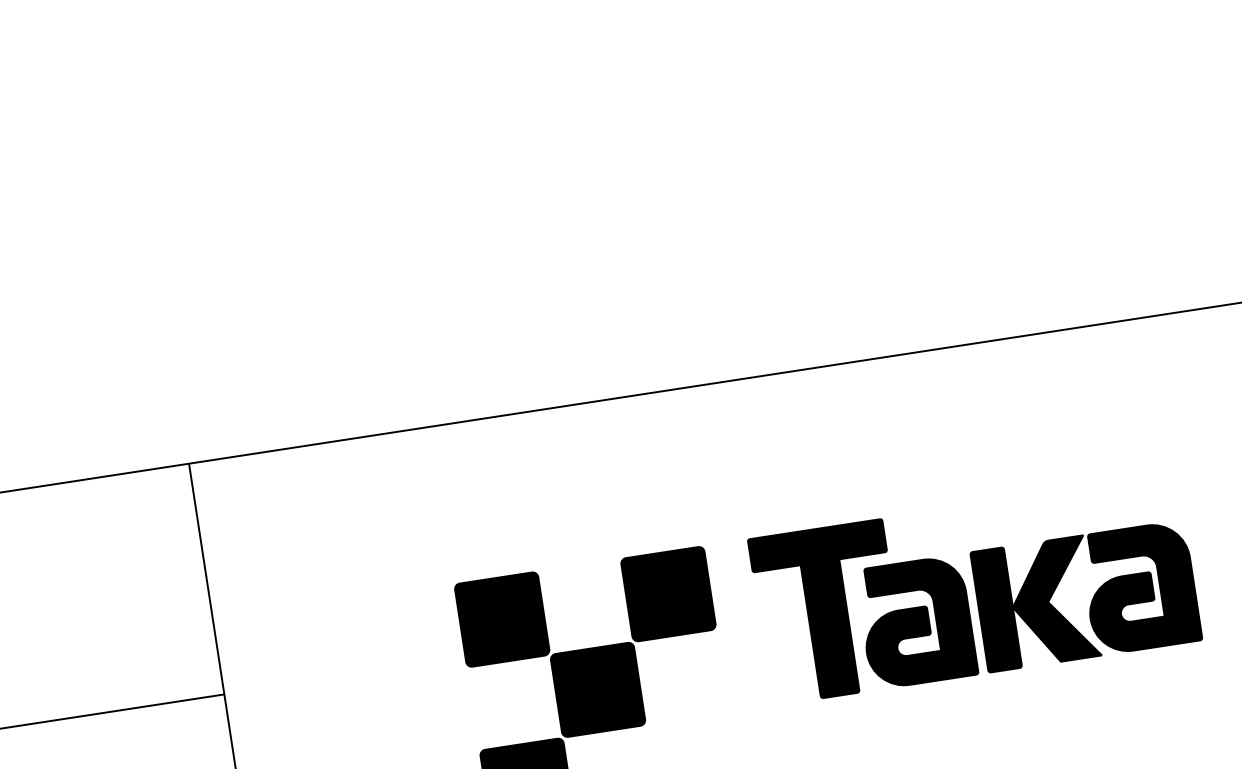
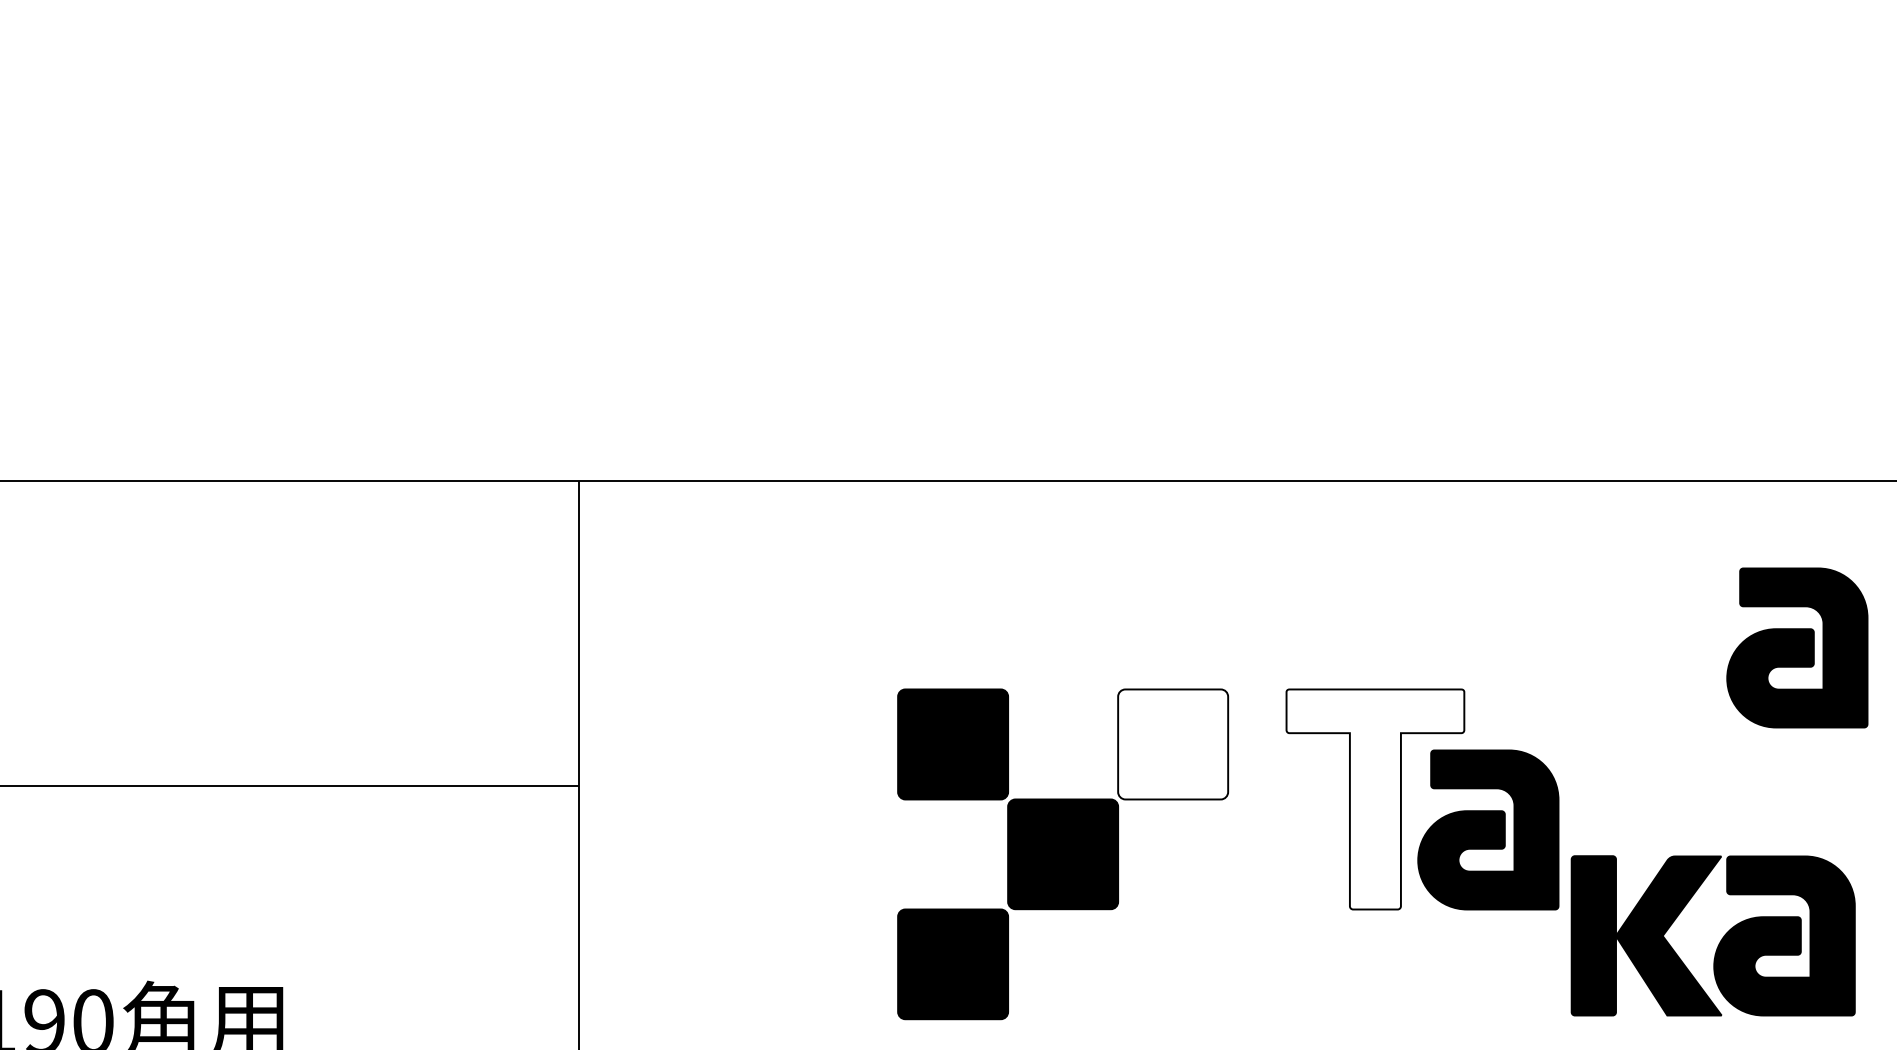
part: (1128, 448) -> (1797, 647), added
fill: (668, 594) -> (1173, 744), removed
part: (1092, 598) -> (1720, 940), moved
fill: (827, 612) -> (1375, 799), removed

